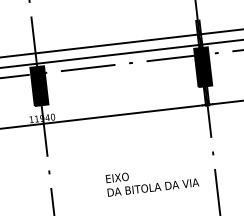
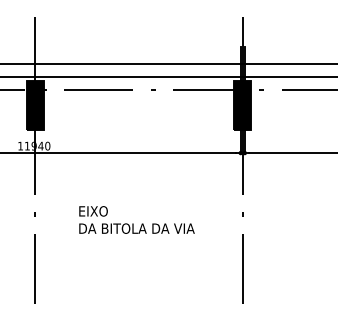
text: (152, 180) -> (136, 219), moved

